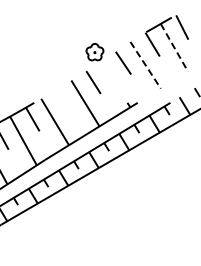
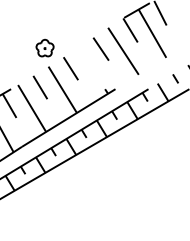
line: (174, 47) -> (152, 33), dashed -> solid
part: (94, 52) -> (44, 48), moved
line: (145, 65) -> (123, 51), dashed -> solid
line: (62, 100) -> (39, 86), added

